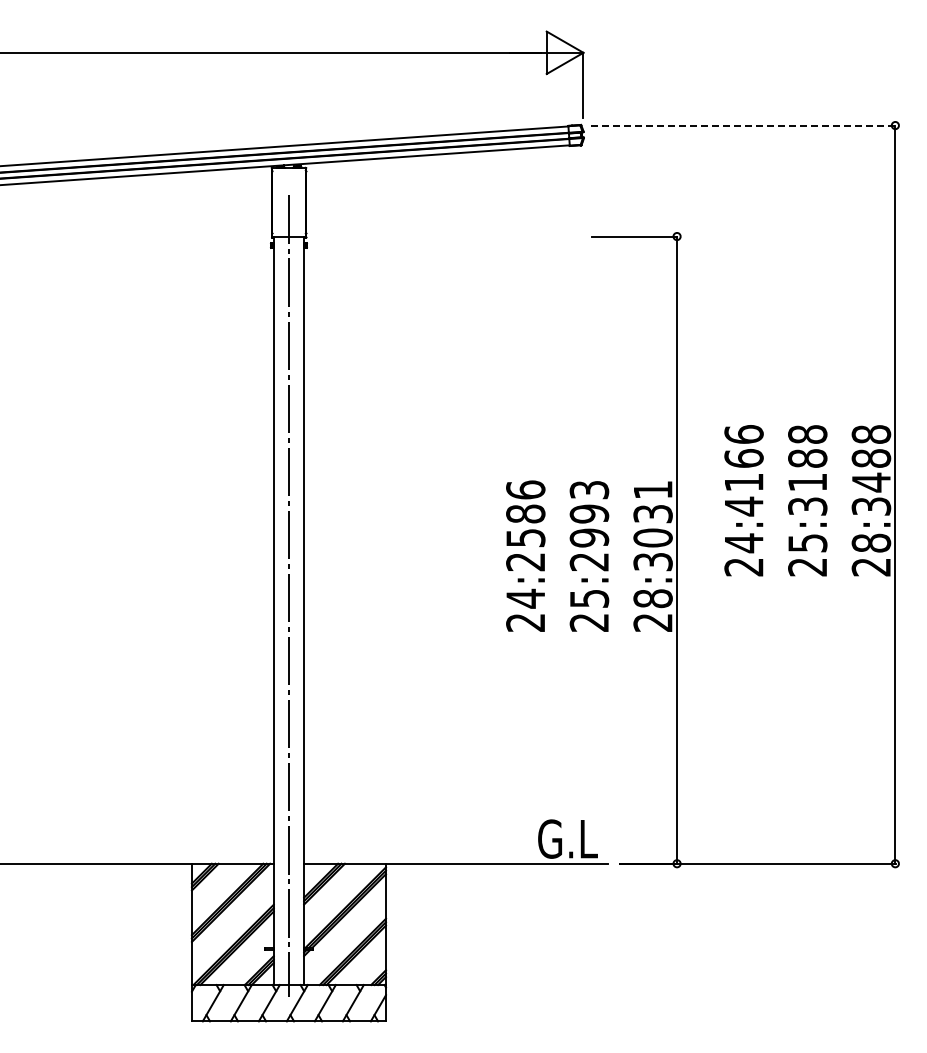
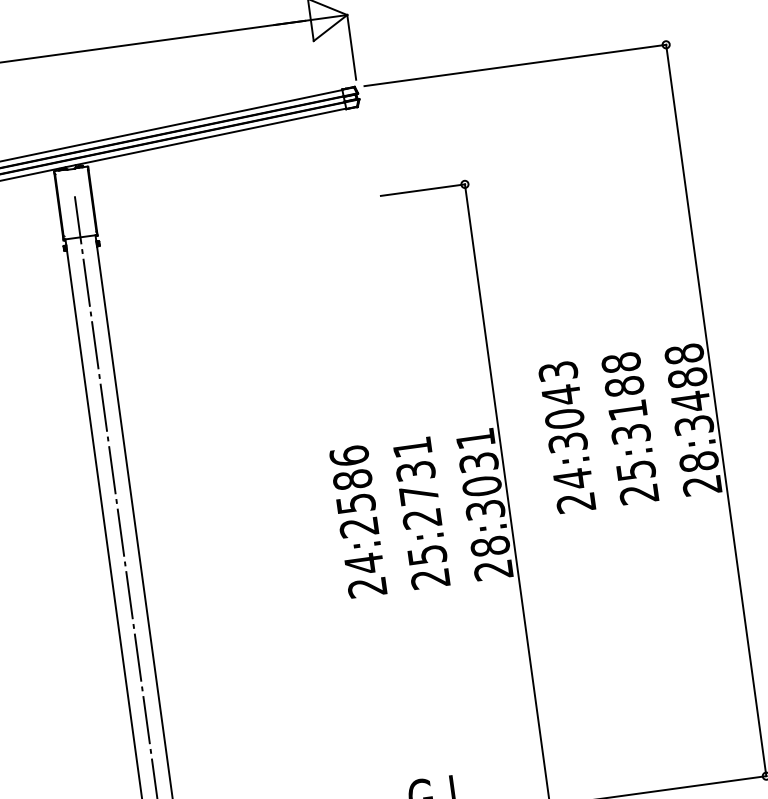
line: (743, 125) -> (515, 65), dashed -> solid
text: (743, 470) -> (562, 407), 24:4166 -> 24:3043
text: (589, 514) -> (415, 471), 25:2993 -> 25:2731

